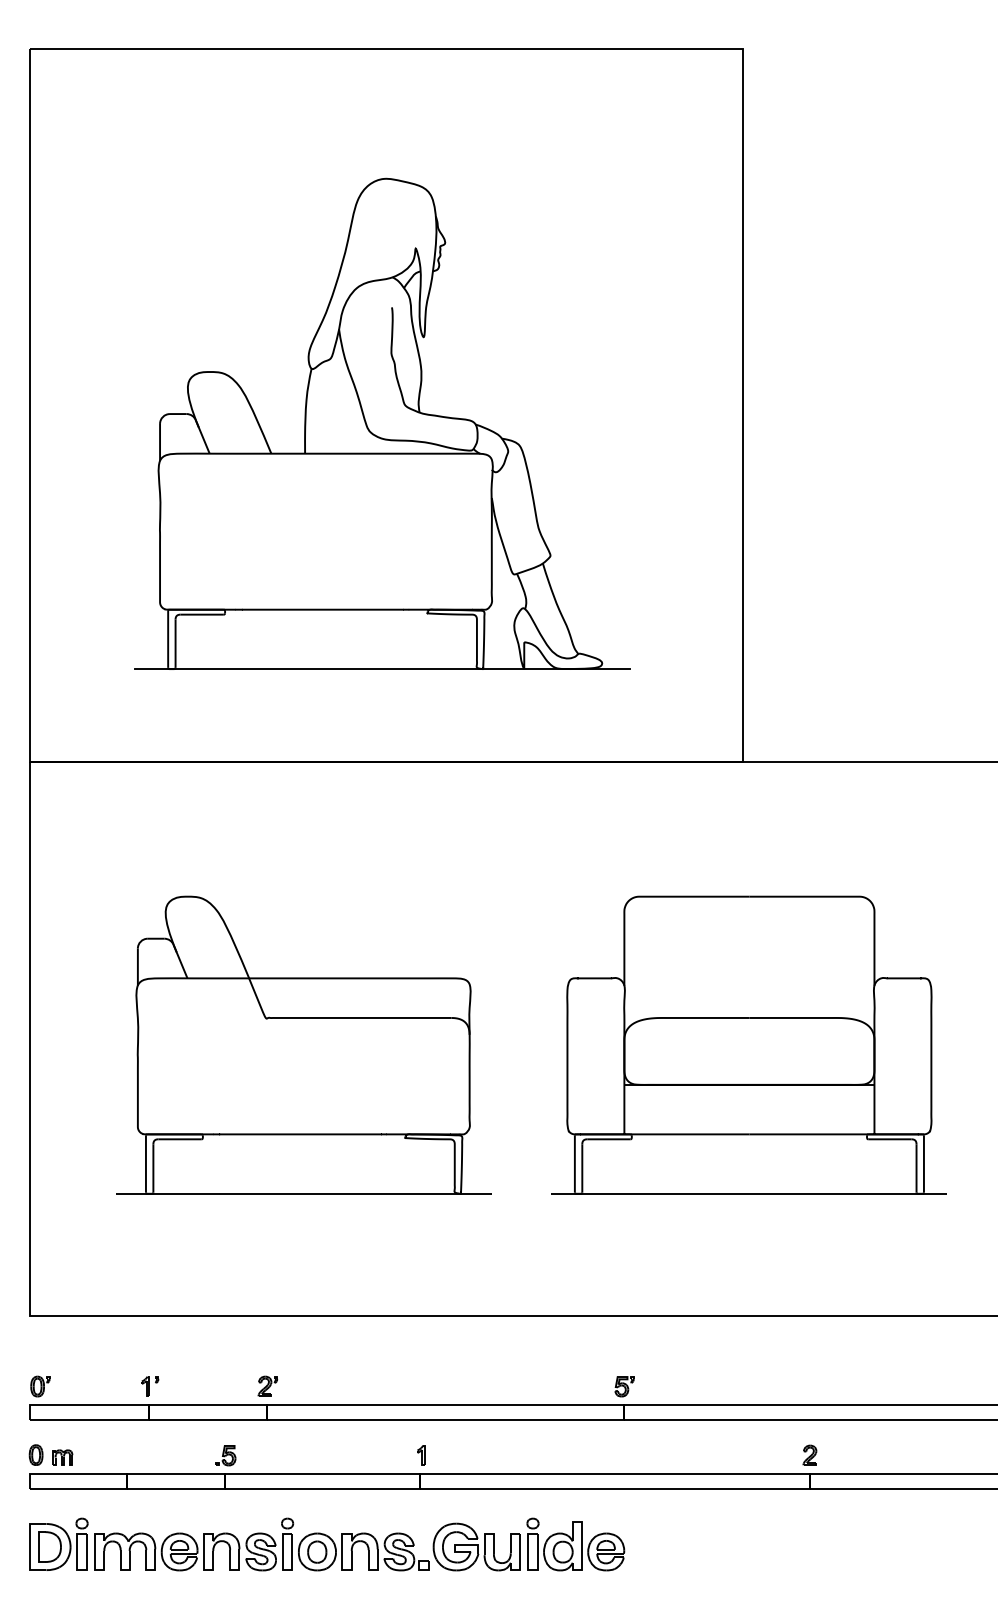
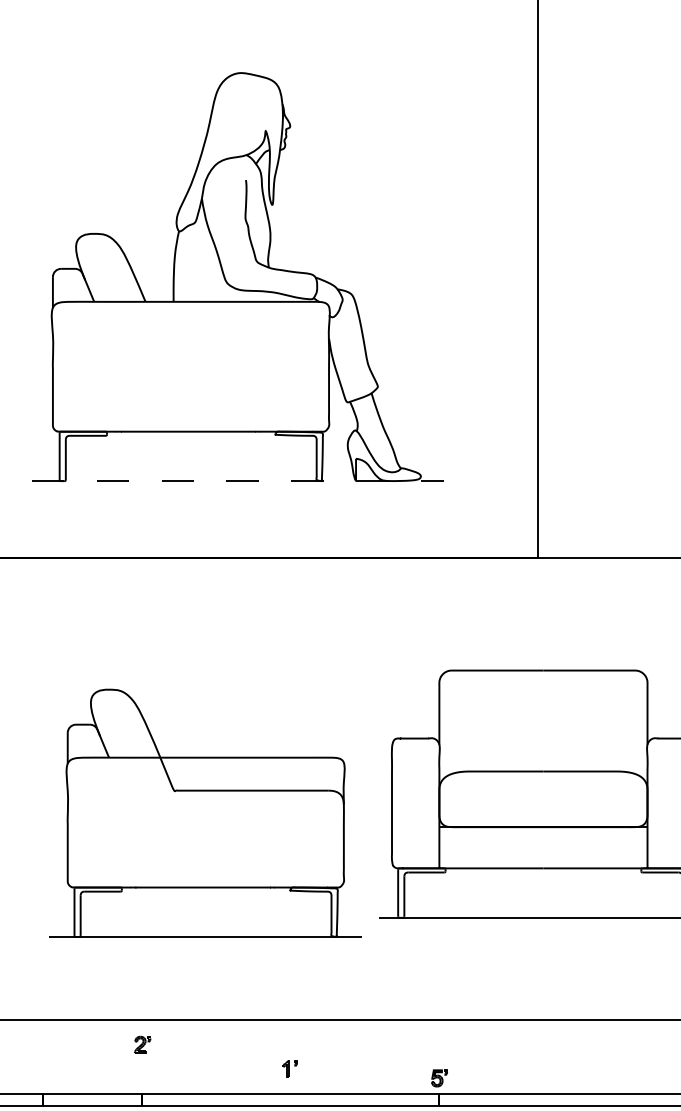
line: (382, 669) -> (238, 481), solid -> dashed
part: (303, 1044) -> (205, 812), moved
part: (267, 1385) -> (142, 1044), moved
part: (150, 1386) -> (290, 1069), moved

